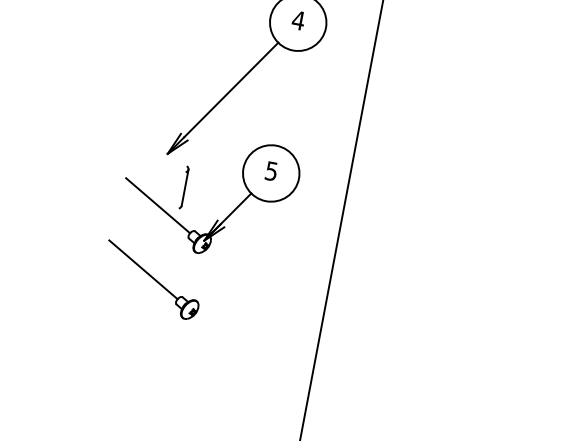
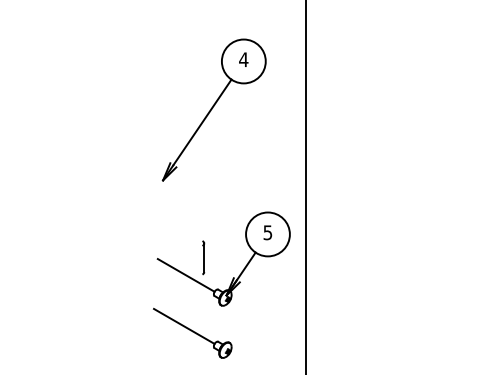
part: (200, 225) -> (221, 284), moved

